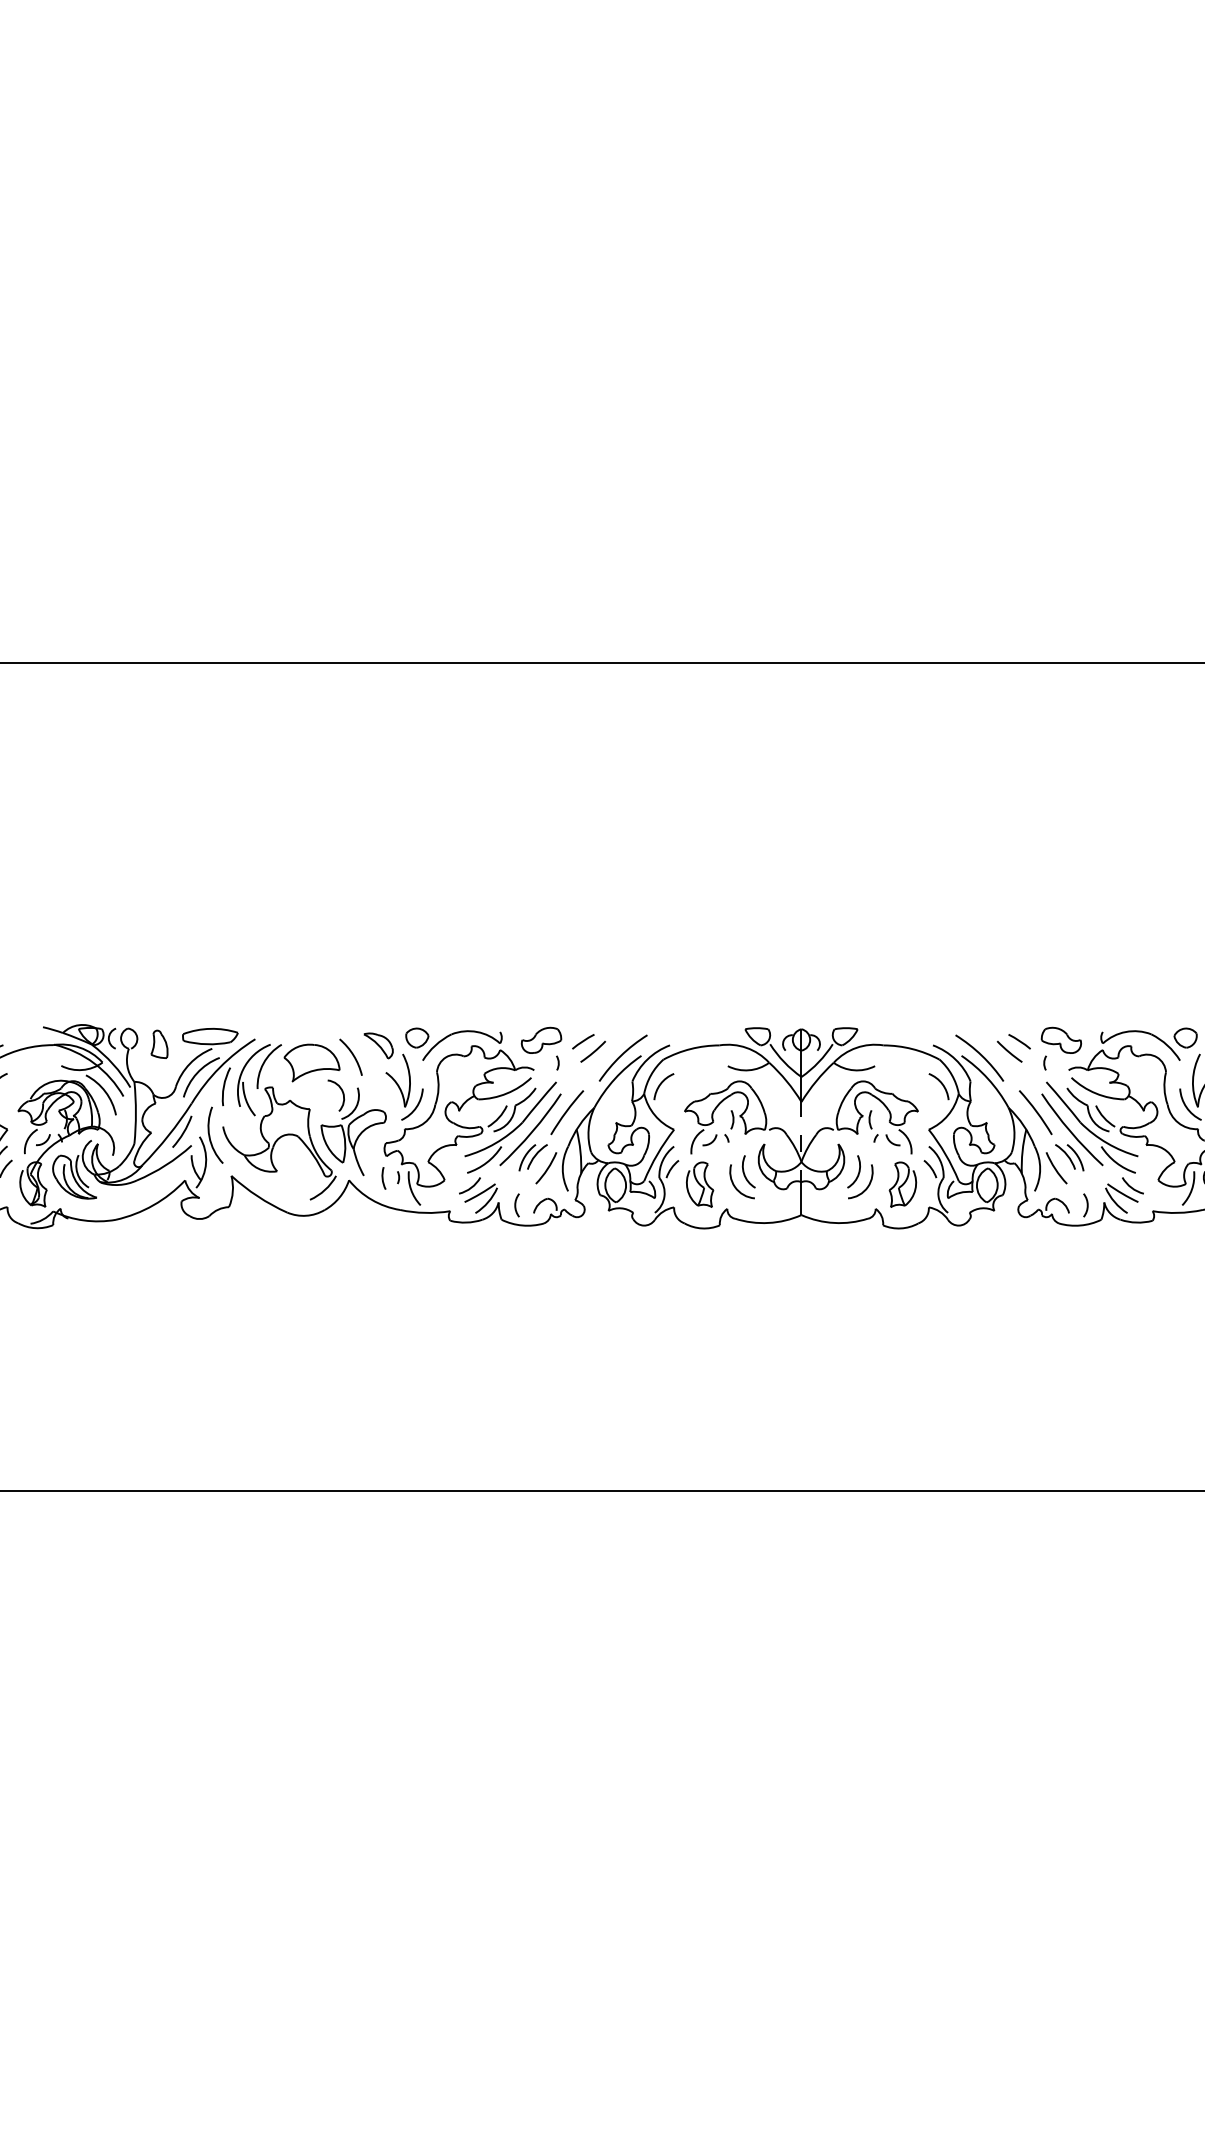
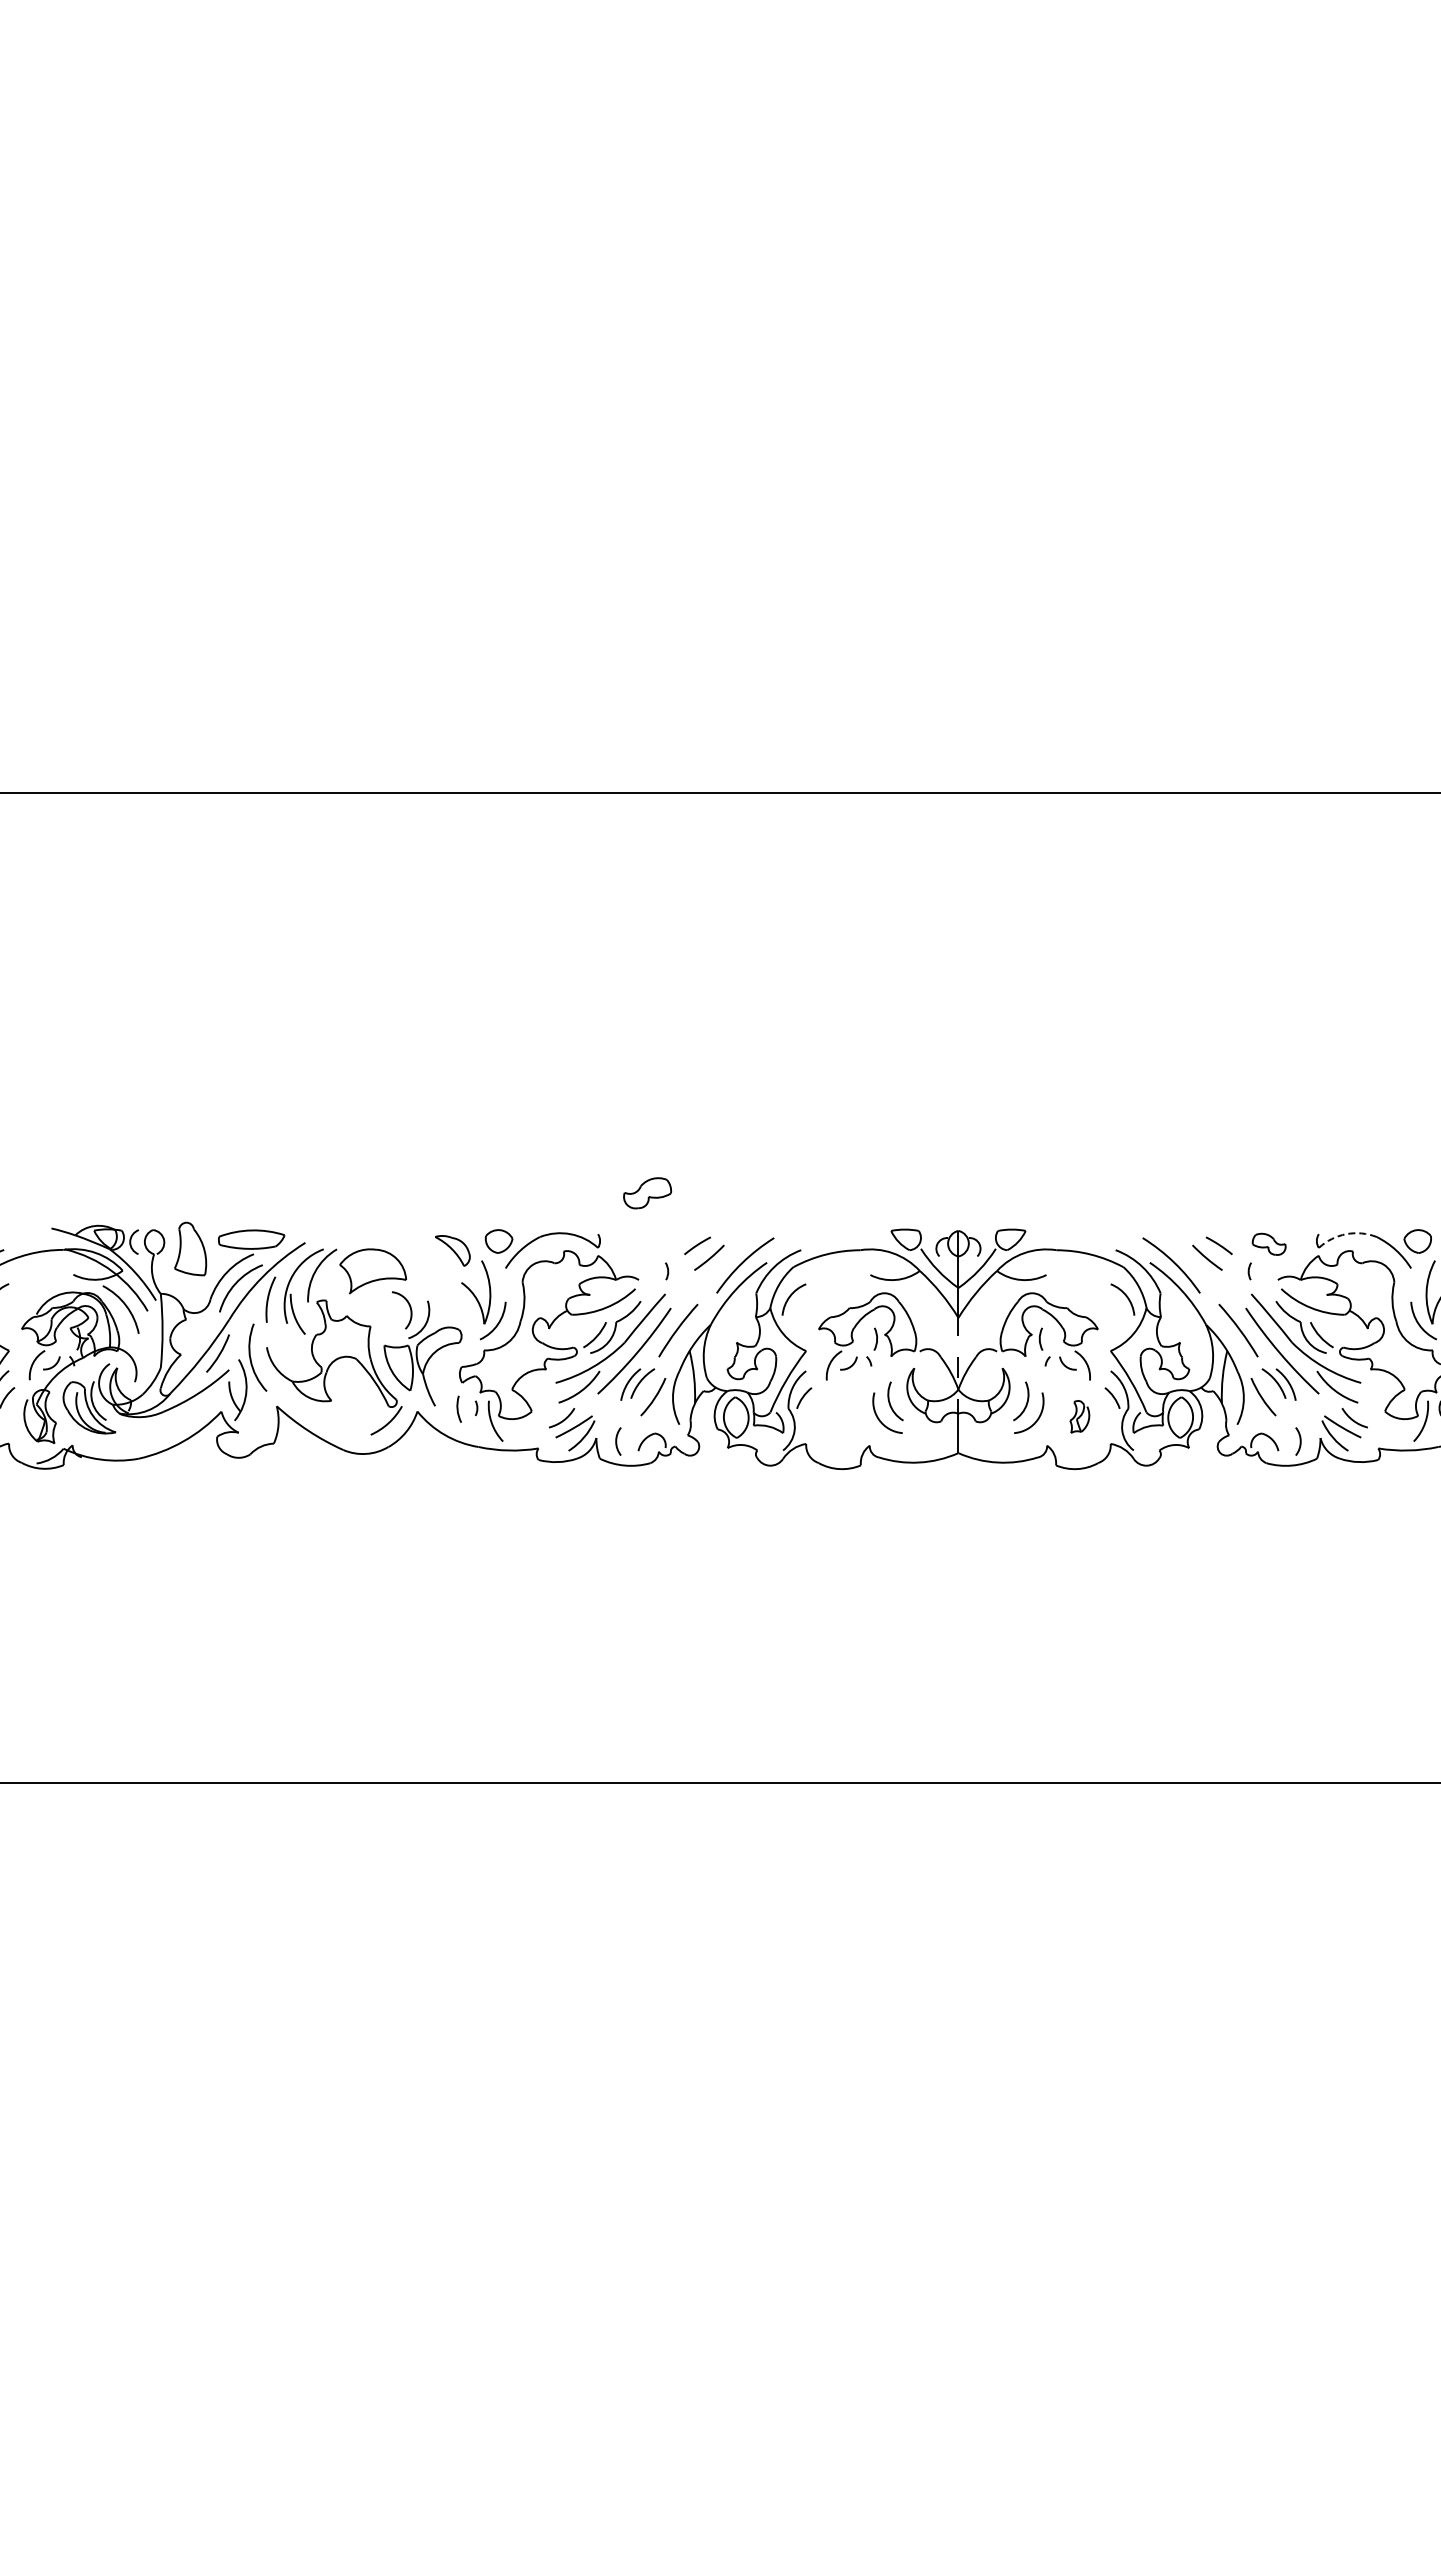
arc: (1126, 1032) -> (1346, 1234), solid -> dashed
part: (541, 1040) -> (647, 1193), moved
part: (1060, 1040) -> (1268, 1244), size x0.7
part: (159, 1043) -> (190, 1248), size x1.6
arc: (352, 1055) -> (421, 1262), removed
part: (699, 1184) -> (836, 1416), removed
part: (902, 1184) -> (1079, 1416), size x0.6

